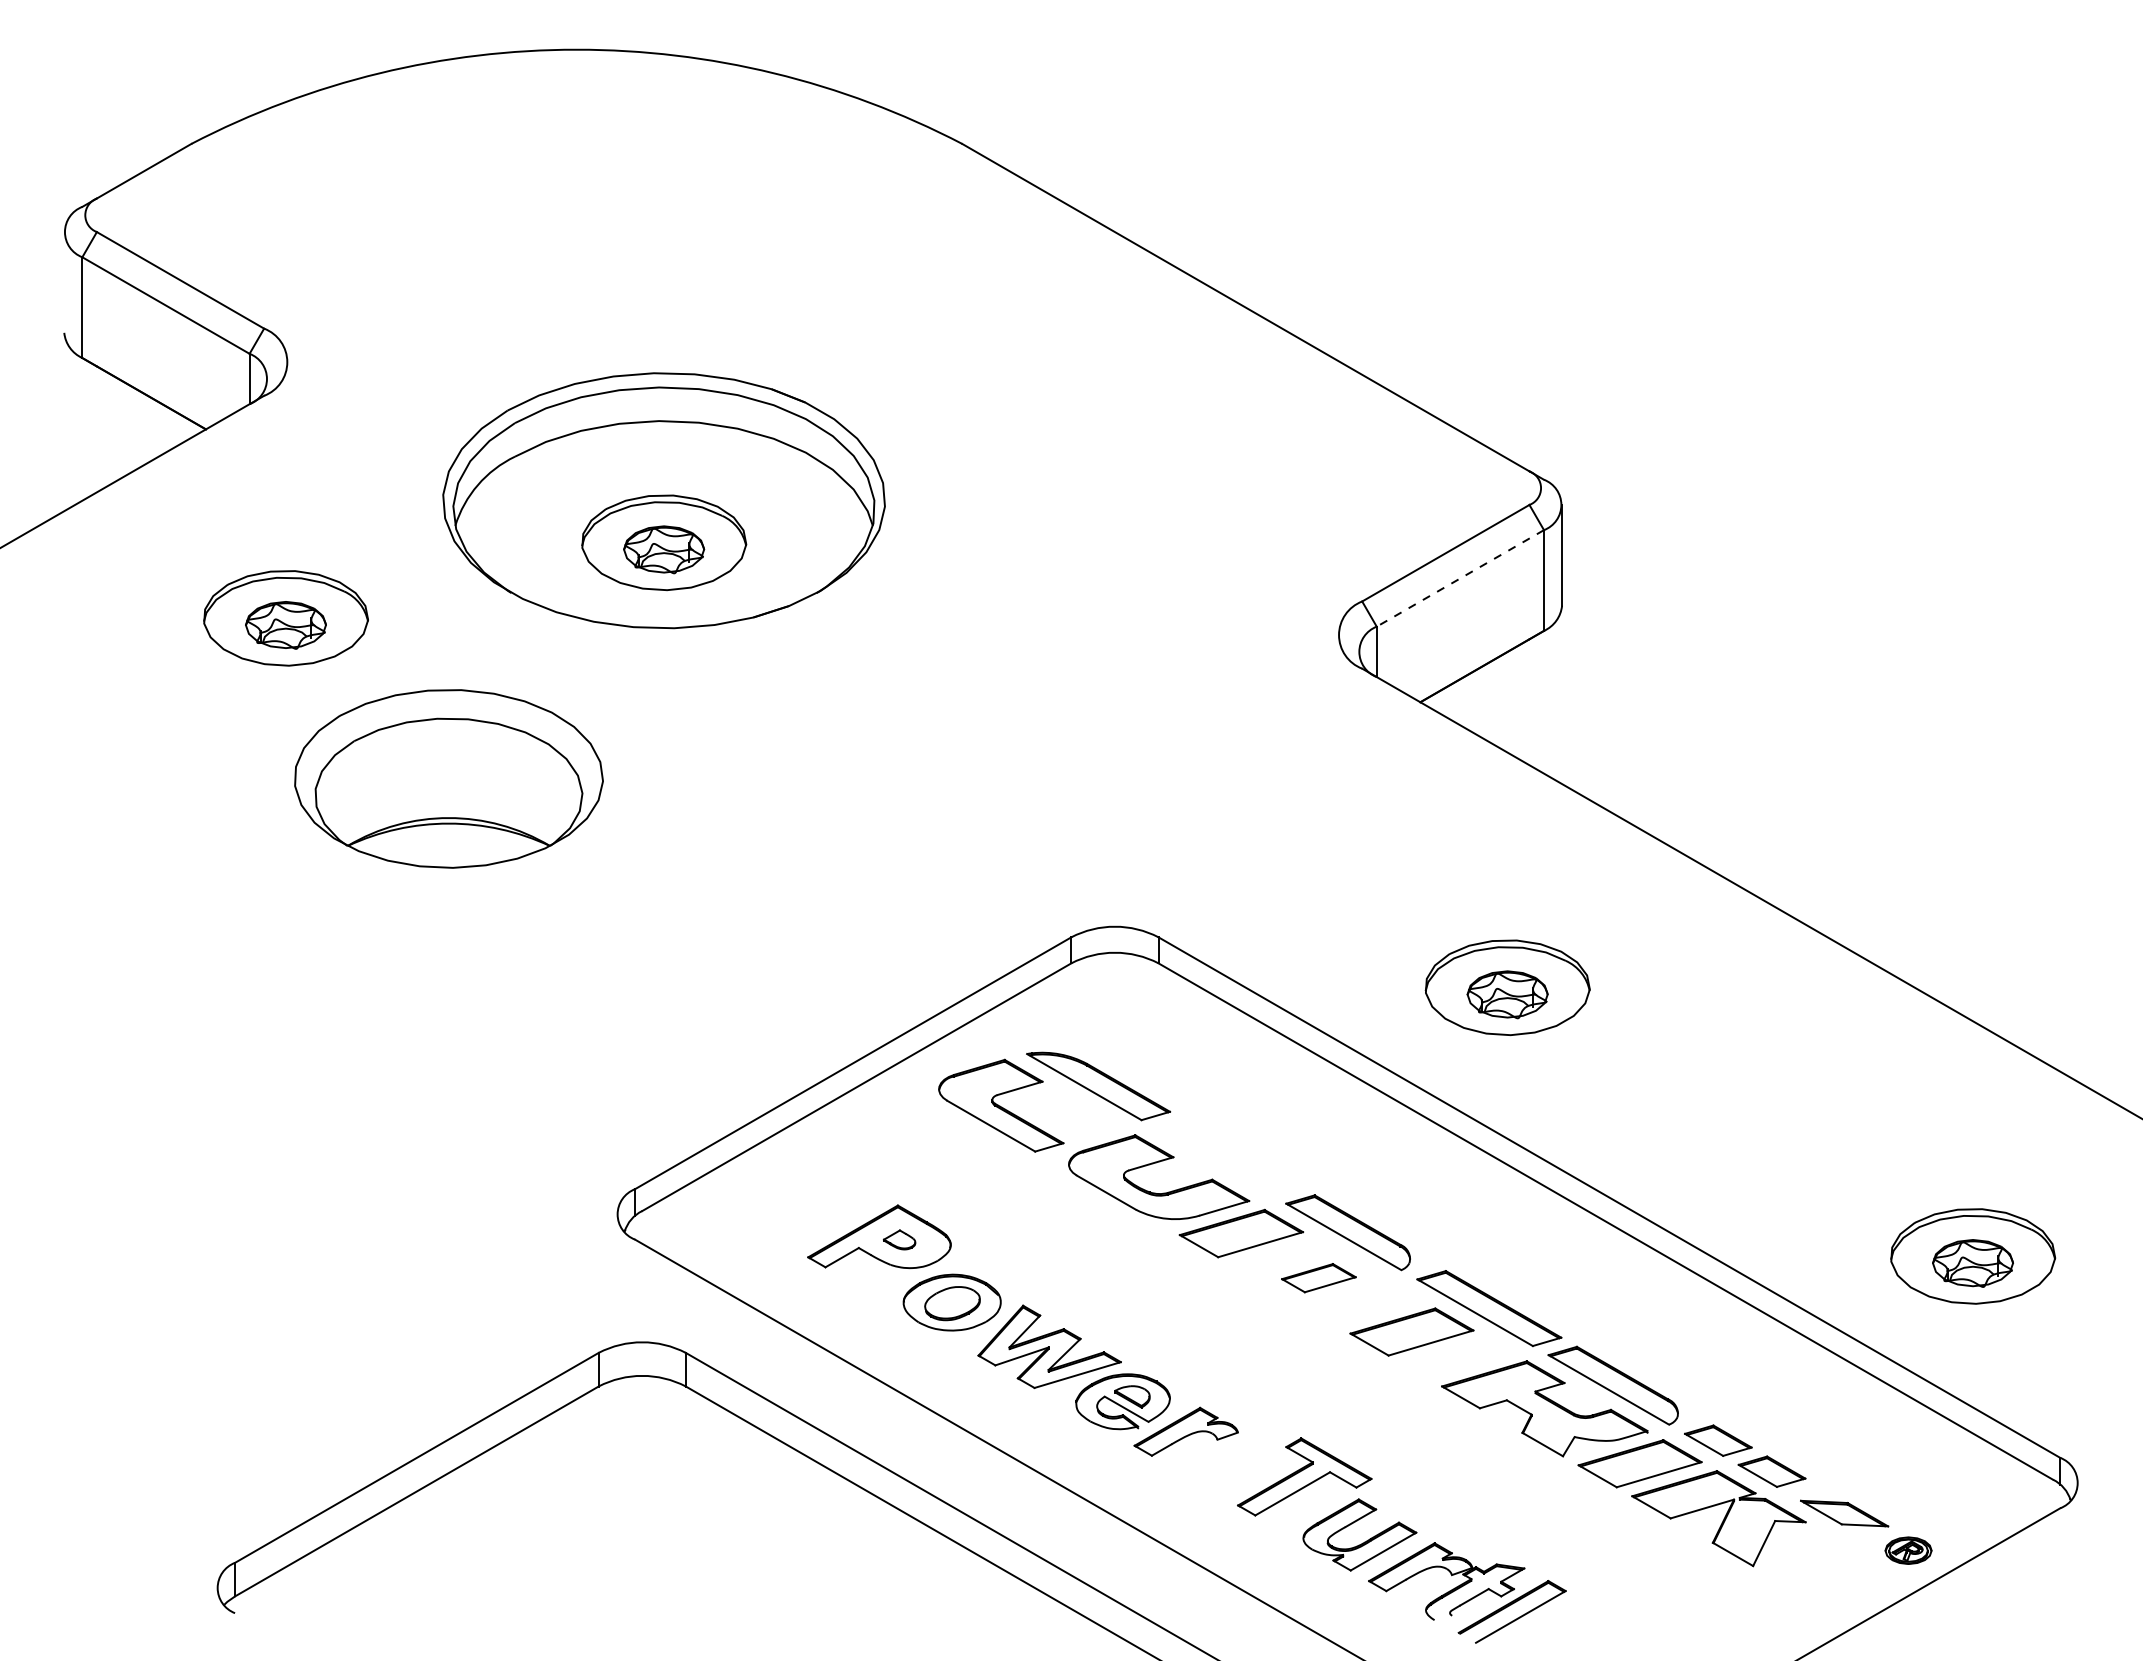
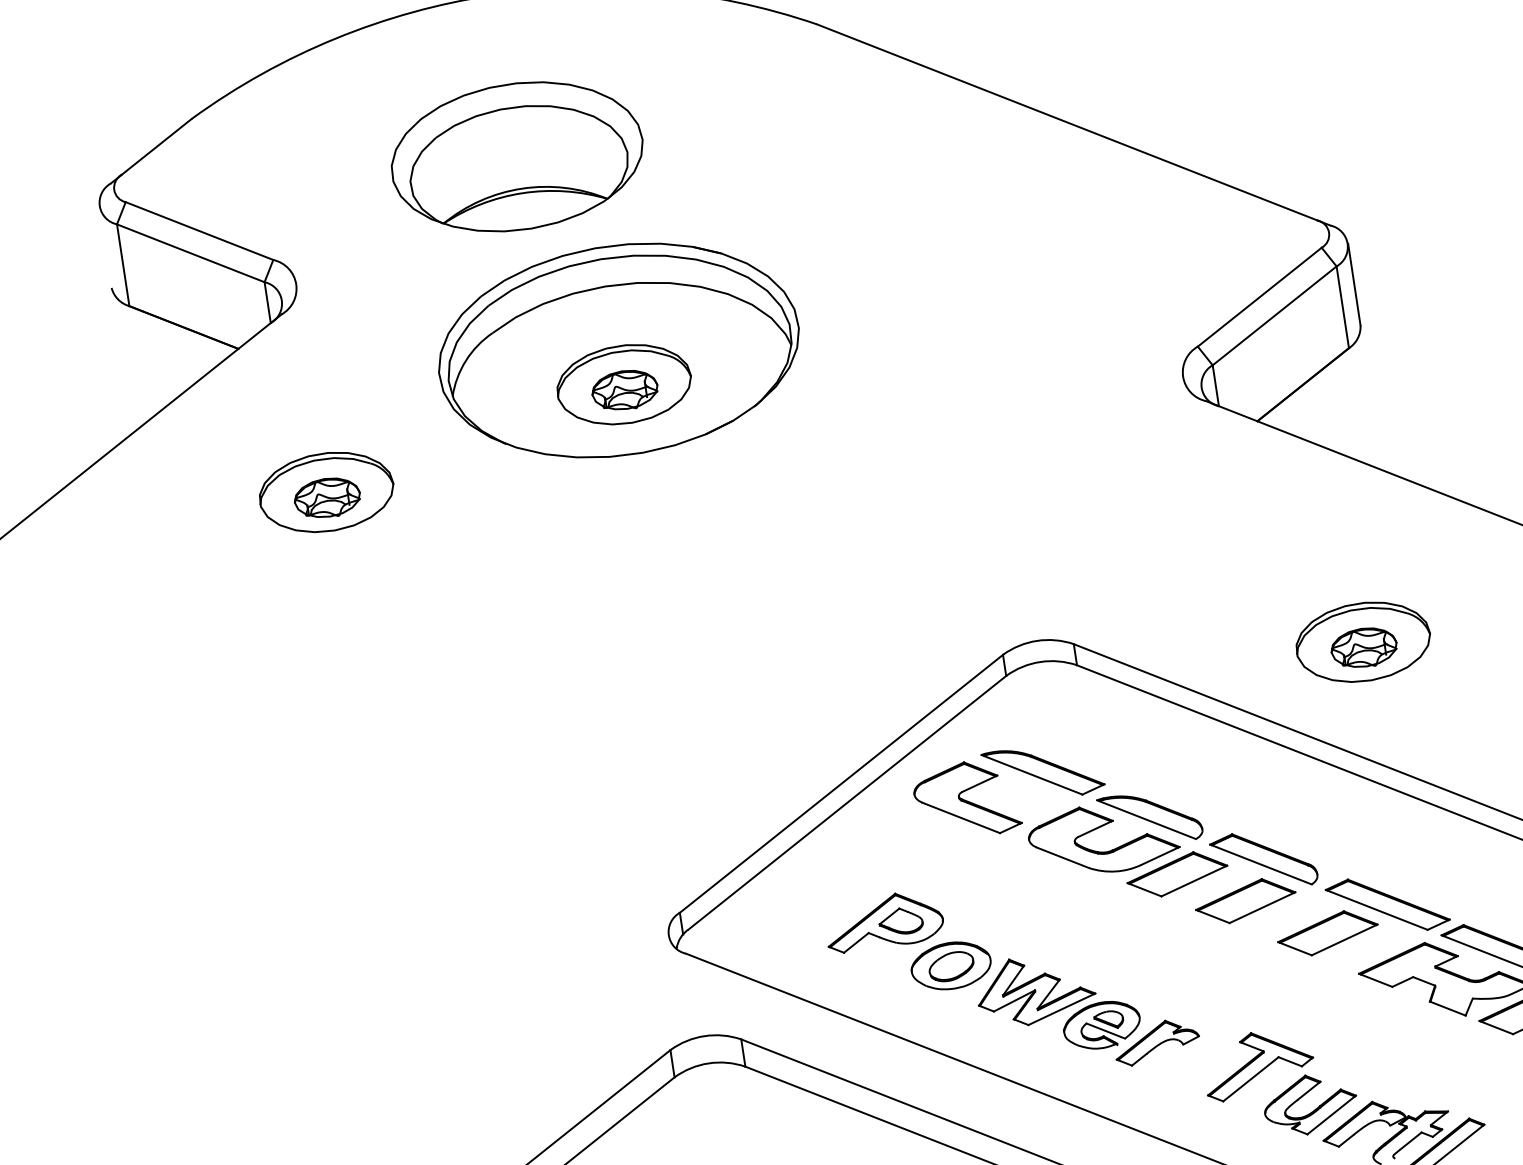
line: (1460, 578) -> (1274, 315), dashed -> solid
part: (448, 778) -> (516, 156), moved
part: (1218, 1161) -> (1149, 818), added
part: (899, 1239) -> (900, 921), size x1.67
part: (1318, 1277) -> (1245, 900), size x1.67

